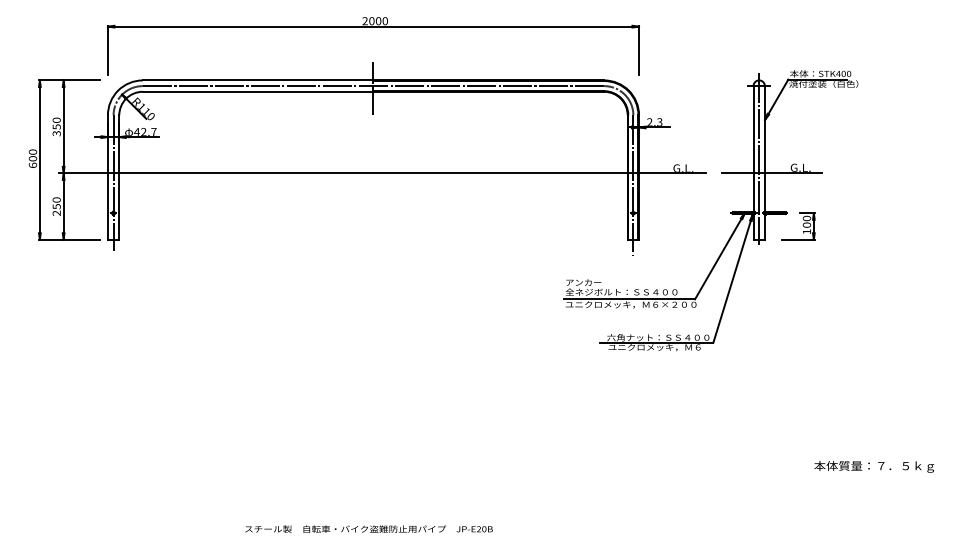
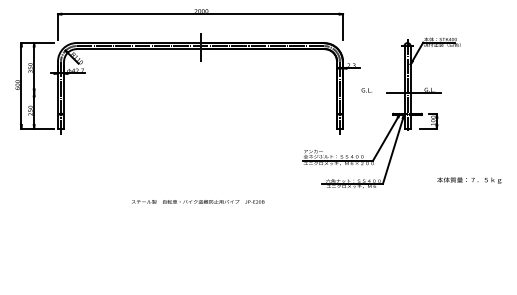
line: (382, 172) -> (205, 92), removed
text: (874, 466) -> (469, 180), moved
text: (369, 528) -> (198, 201), moved

